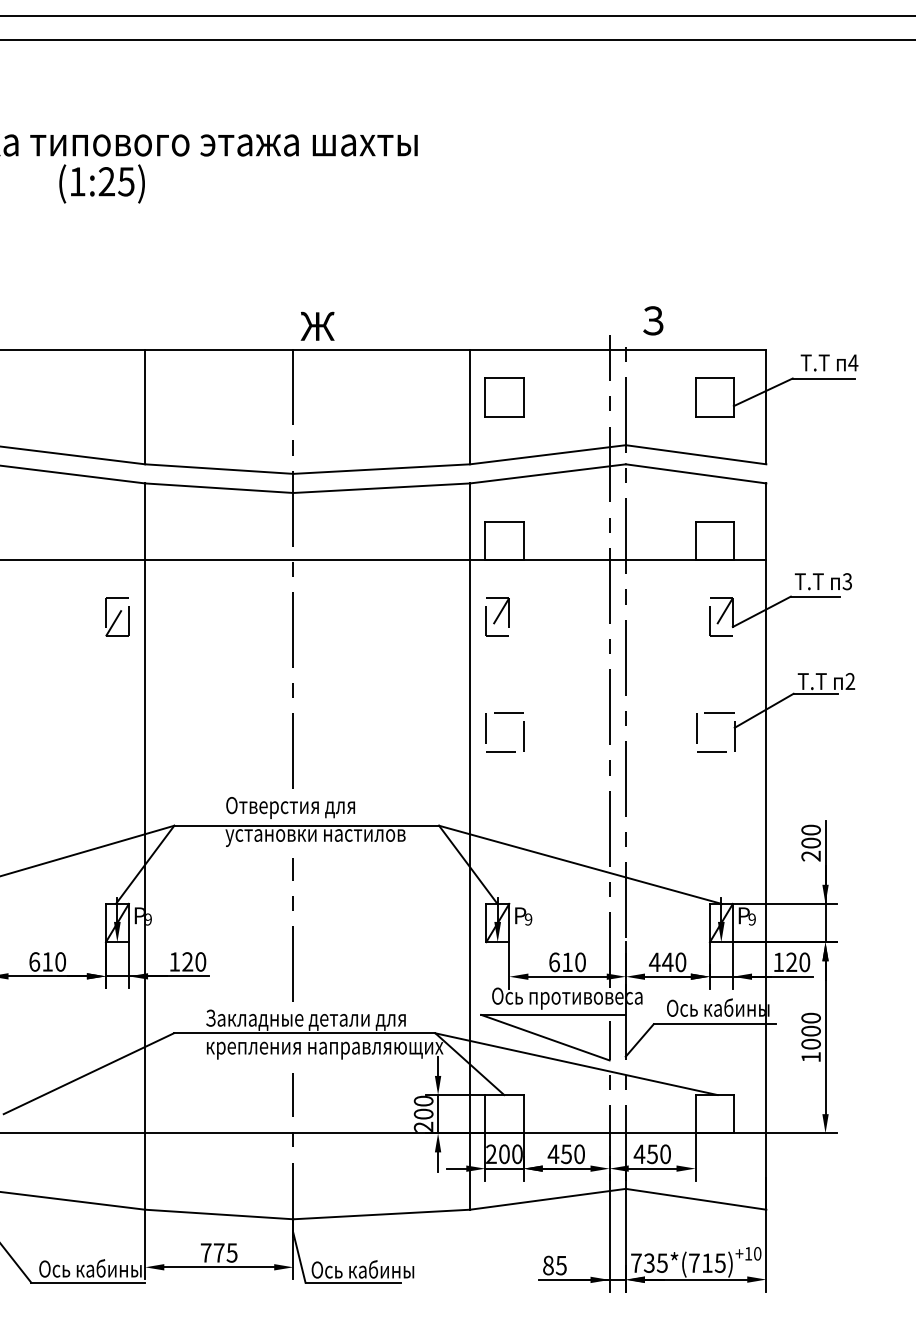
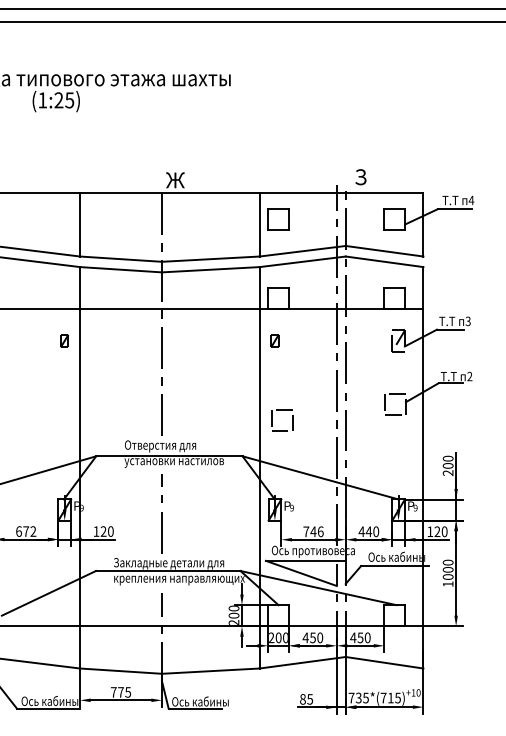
part: (116, 616) -> (64, 340), size x0.6
part: (496, 616) -> (274, 340), size x0.6
part: (505, 713) -> (282, 410), moved
text: (53, 961) -> (29, 531), 610 -> 672
text: (567, 961) -> (313, 531), 610 -> 746

